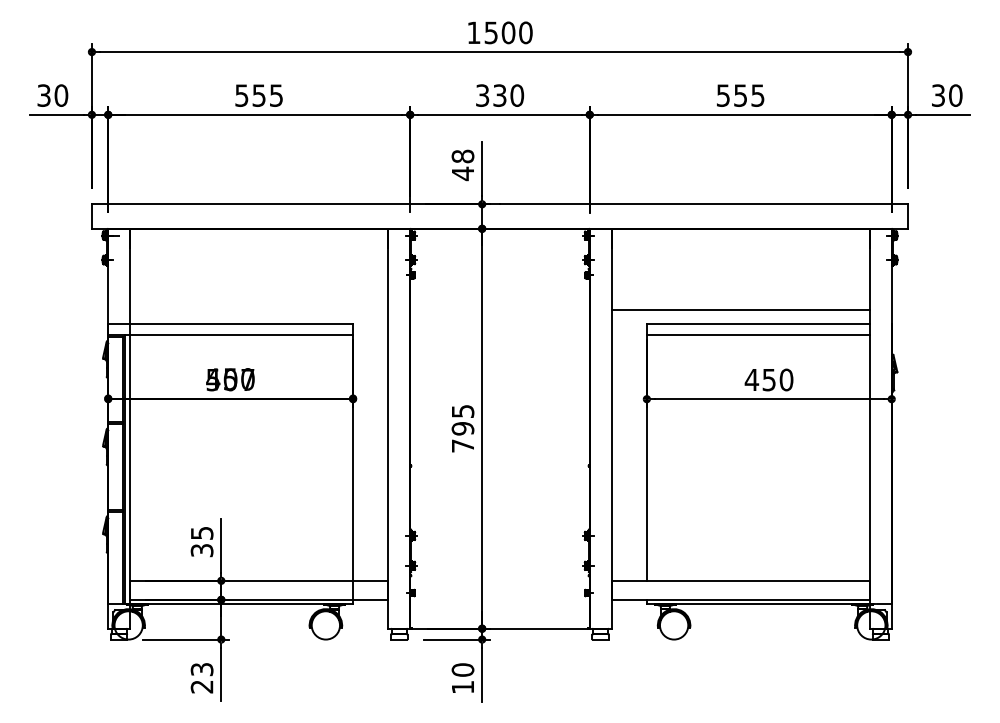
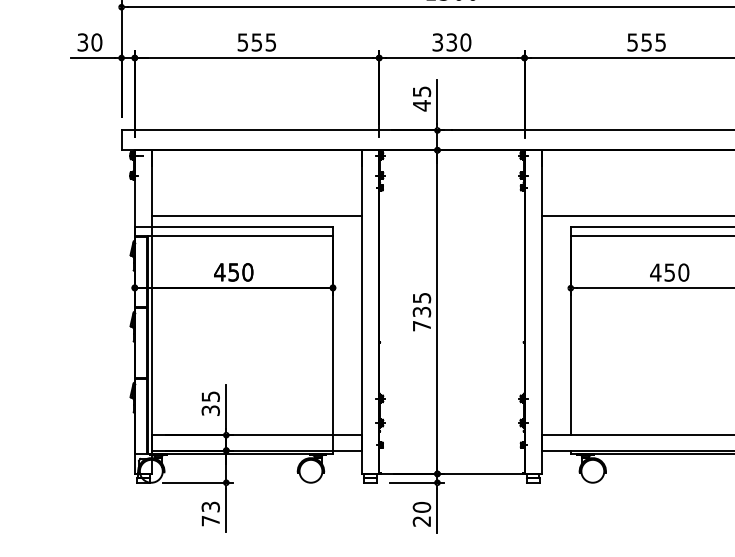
text: (462, 156) -> (421, 91), 48 -> 45
line: (259, 310) -> (257, 216), added
text: (230, 379) -> (233, 272), 507 -> 450
text: (462, 428) -> (421, 311), 795 -> 735
text: (201, 686) -> (210, 520), 23 -> 73
text: (462, 687) -> (421, 521), 10 -> 20

